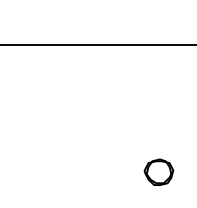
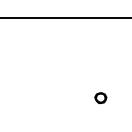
part: (158, 171) -> (100, 97), size x0.62

